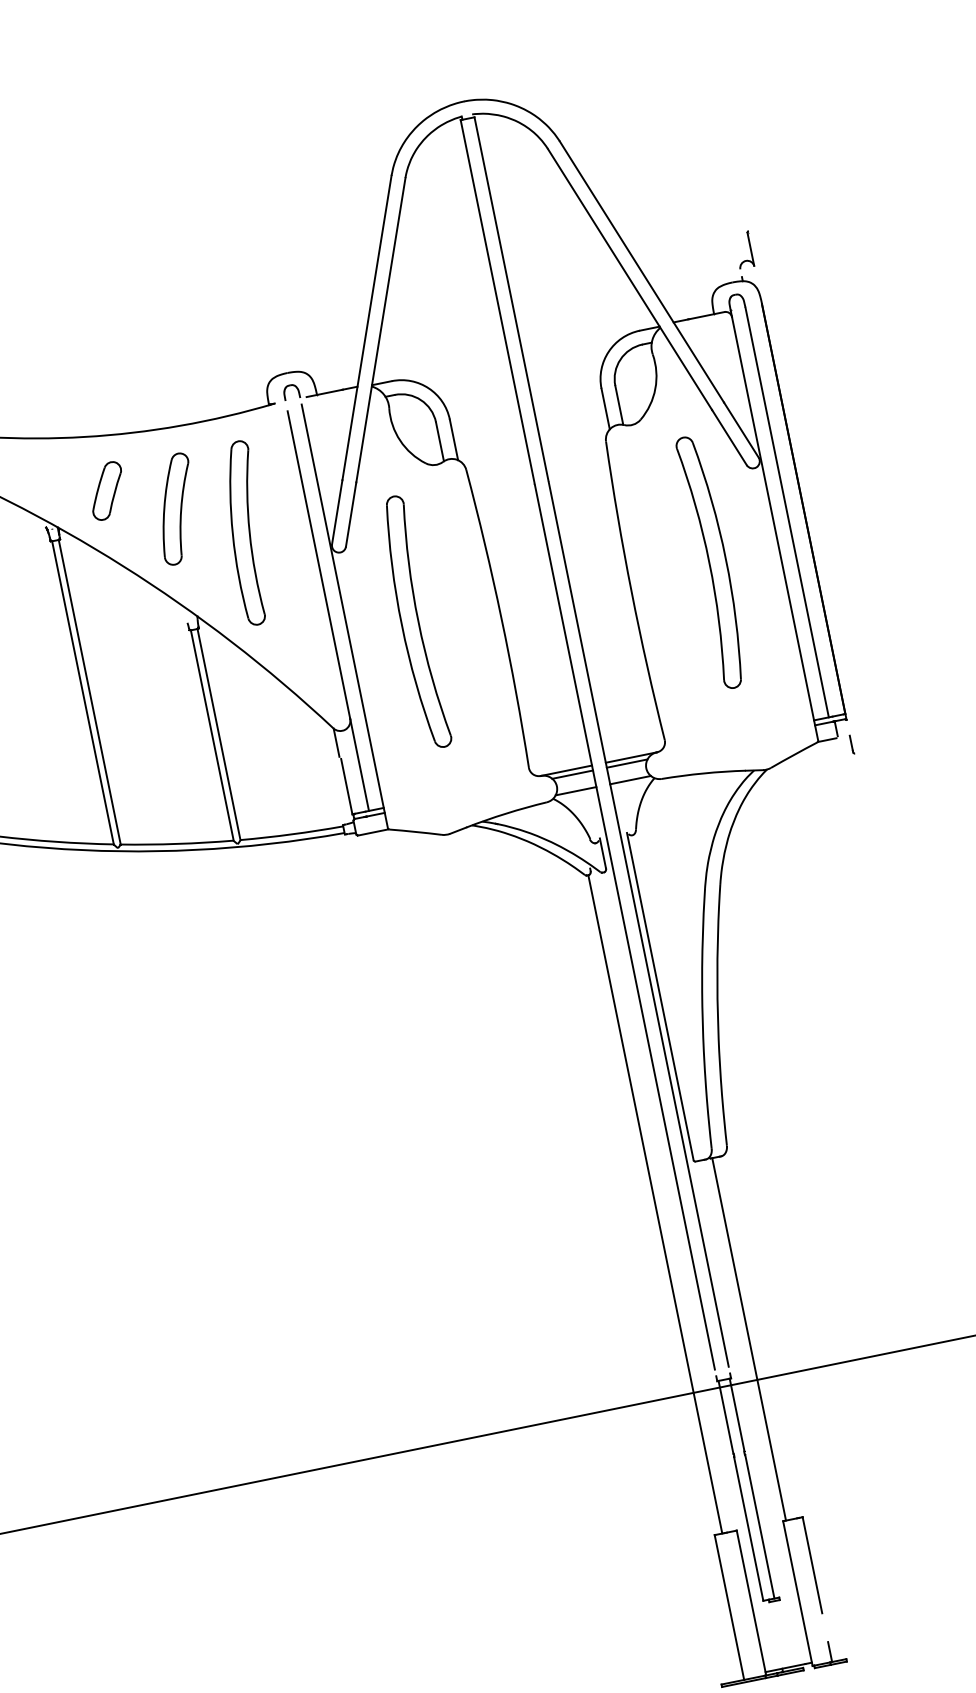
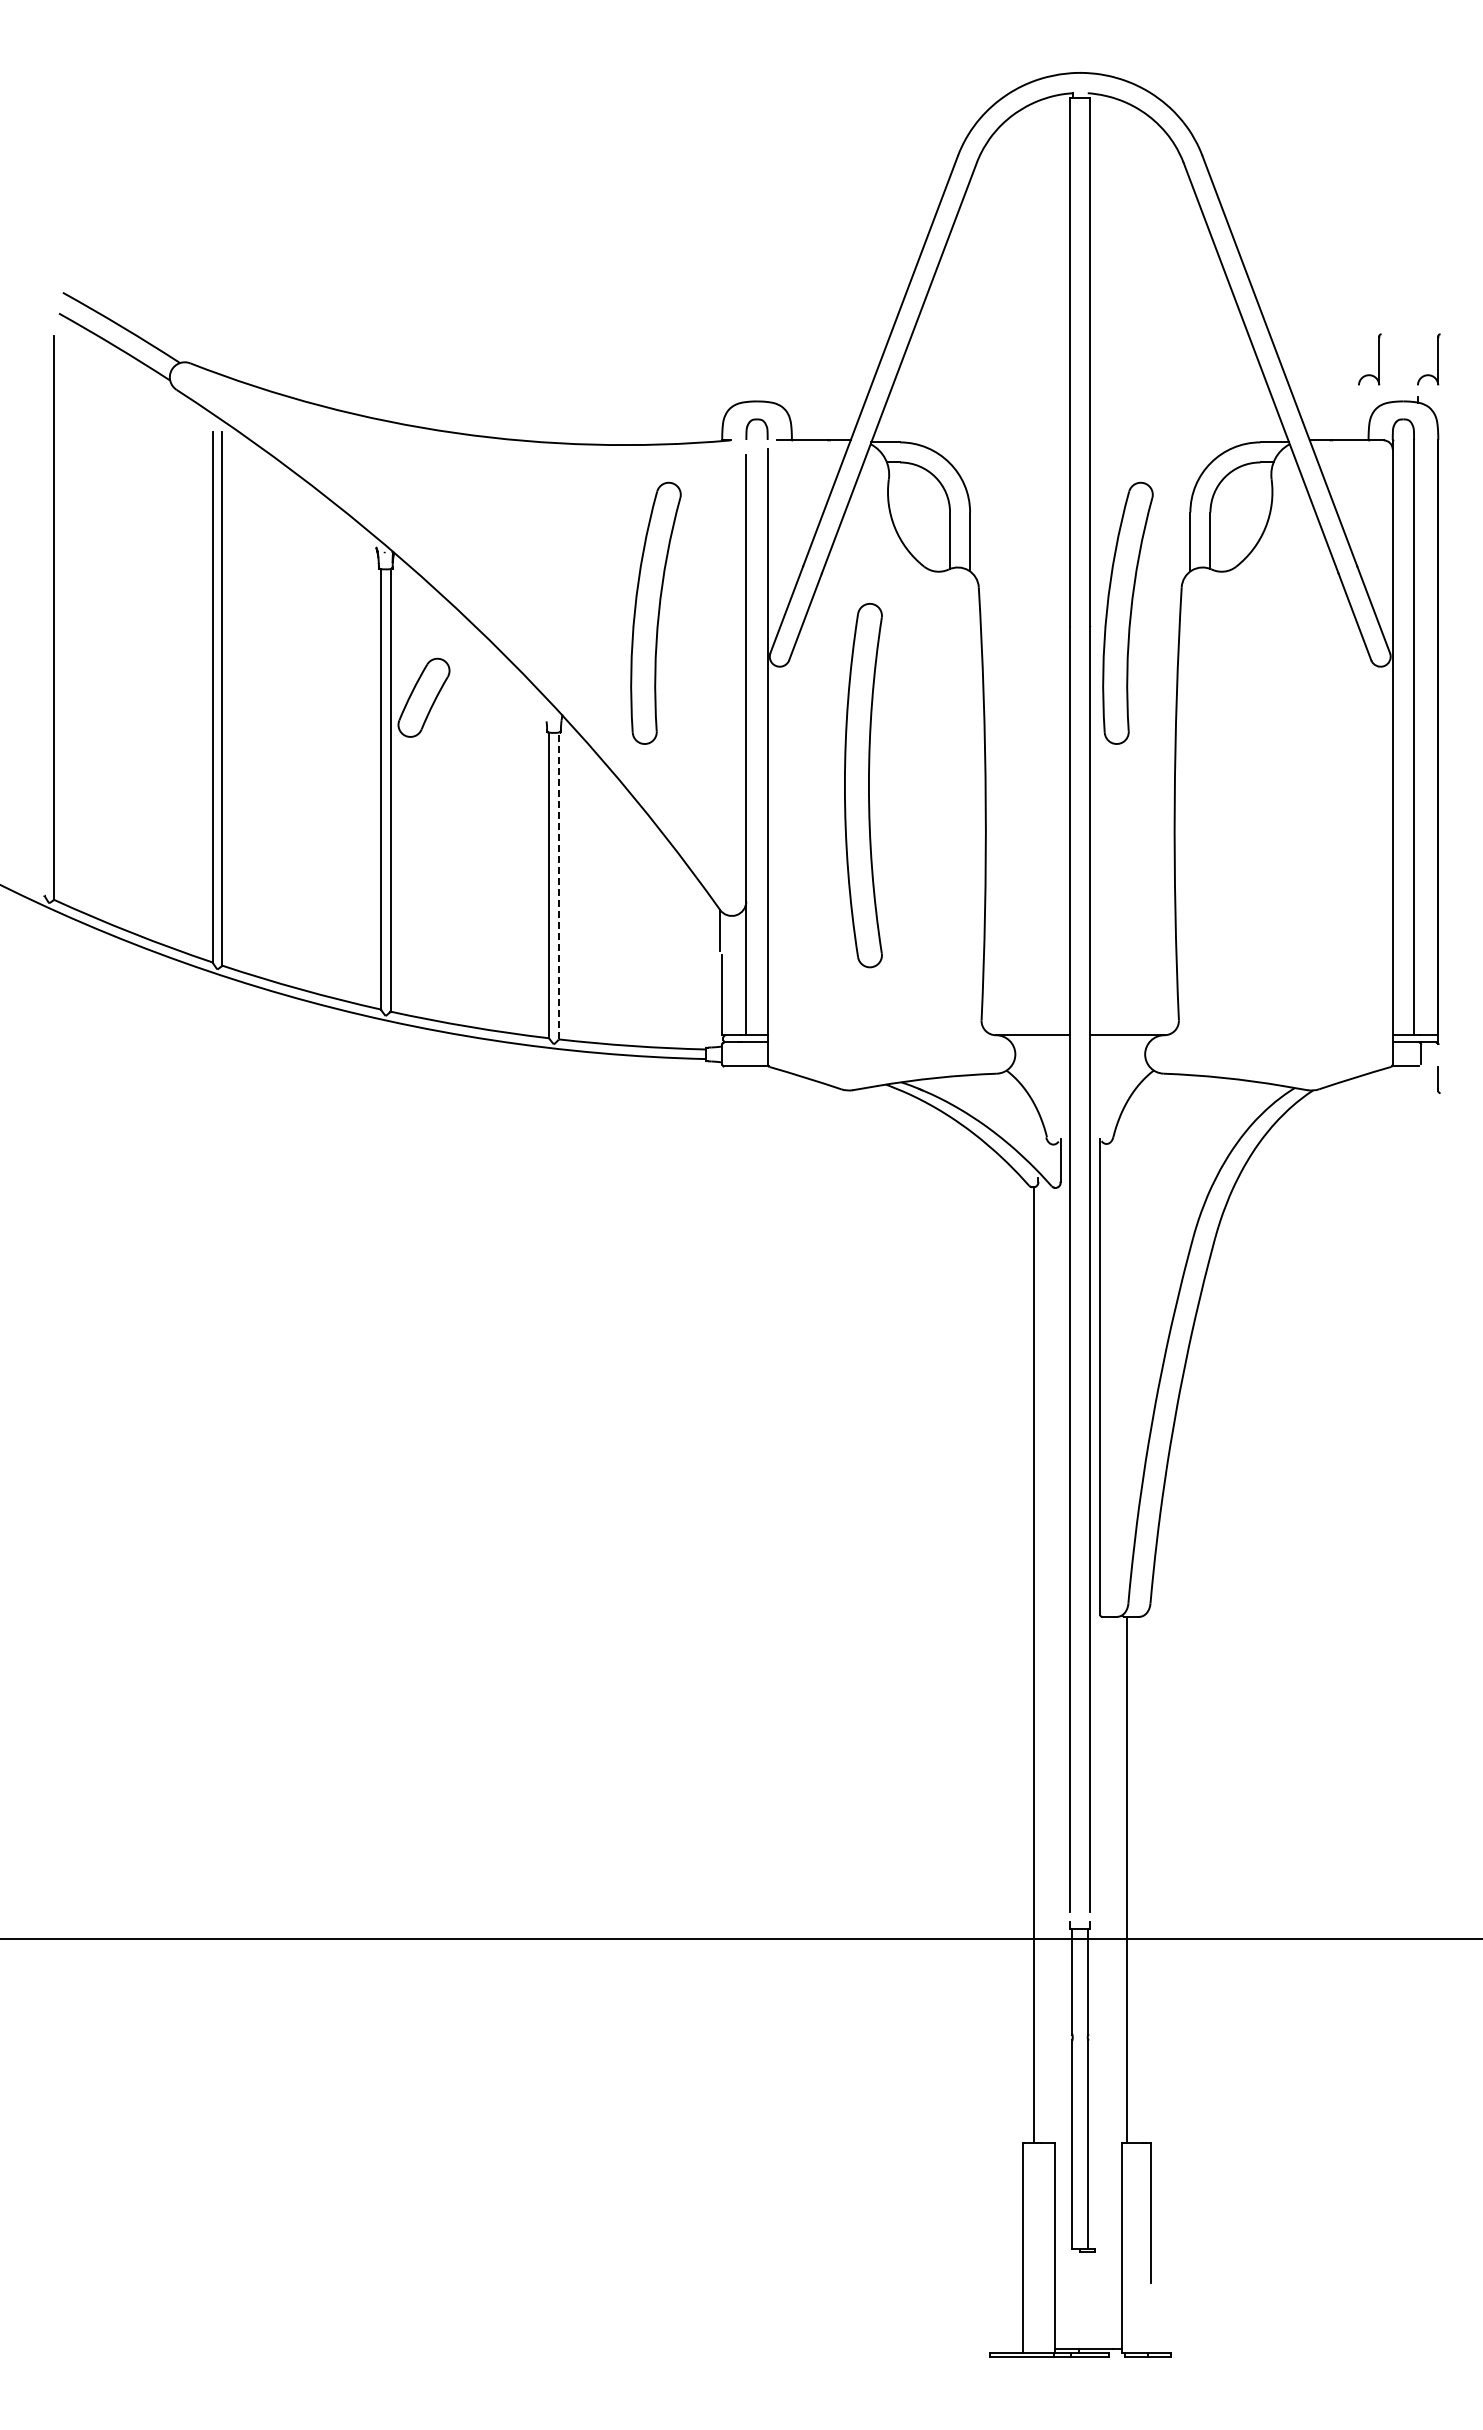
part: (709, 257) -> (1378, 359), added
part: (572, 466) -> (1127, 612), added
part: (106, 490) -> (423, 697), moved
part: (176, 508) -> (563, 559), removed
part: (712, 561) -> (1296, 785), removed
line: (218, 734) -> (558, 885), solid -> dashed
line: (626, 763) -> (1119, 1042), removed
line: (572, 774) -> (1040, 1042), removed
line: (630, 780) -> (1119, 1066), removed
line: (575, 791) -> (1040, 1066), removed
line: (829, 1651) -> (1150, 2338), removed

